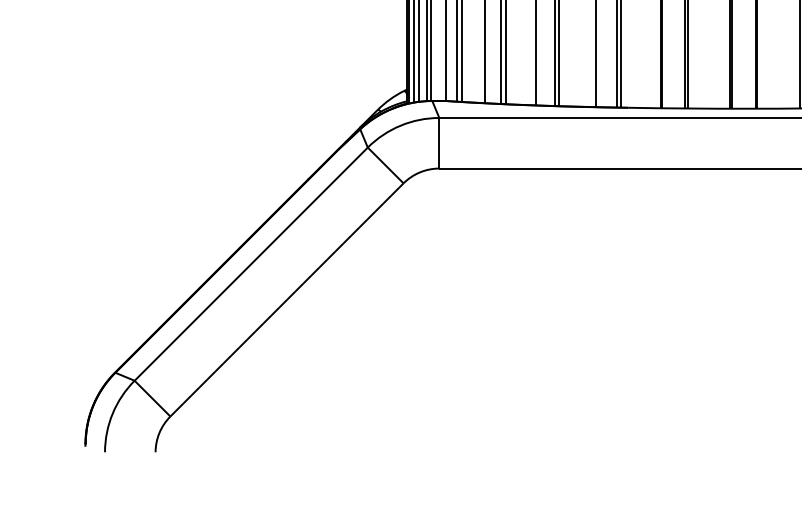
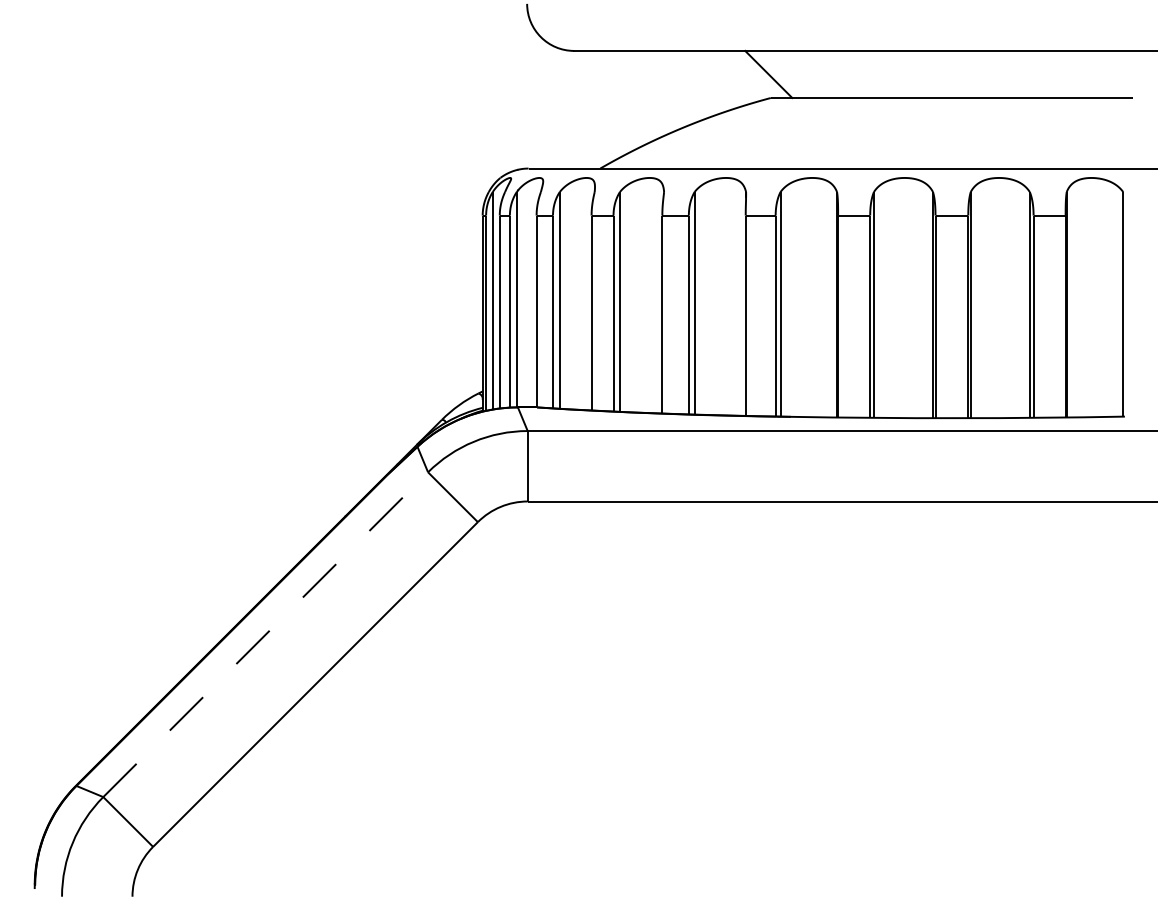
line: (251, 264) -> (265, 634), solid -> dashed

